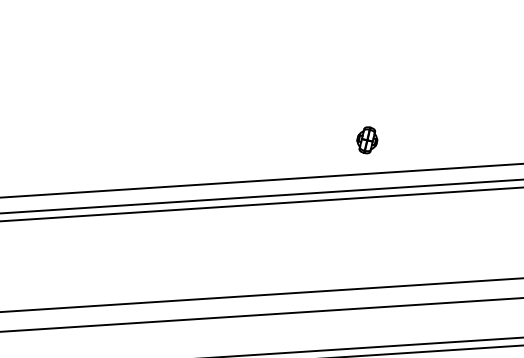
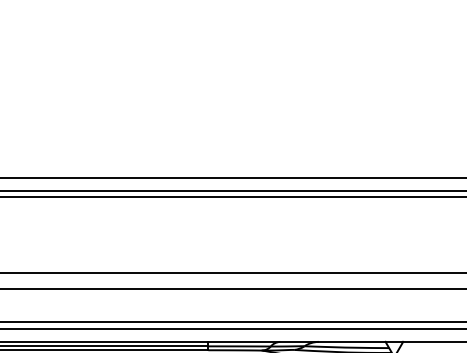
part: (367, 140) -> (339, 149), removed

